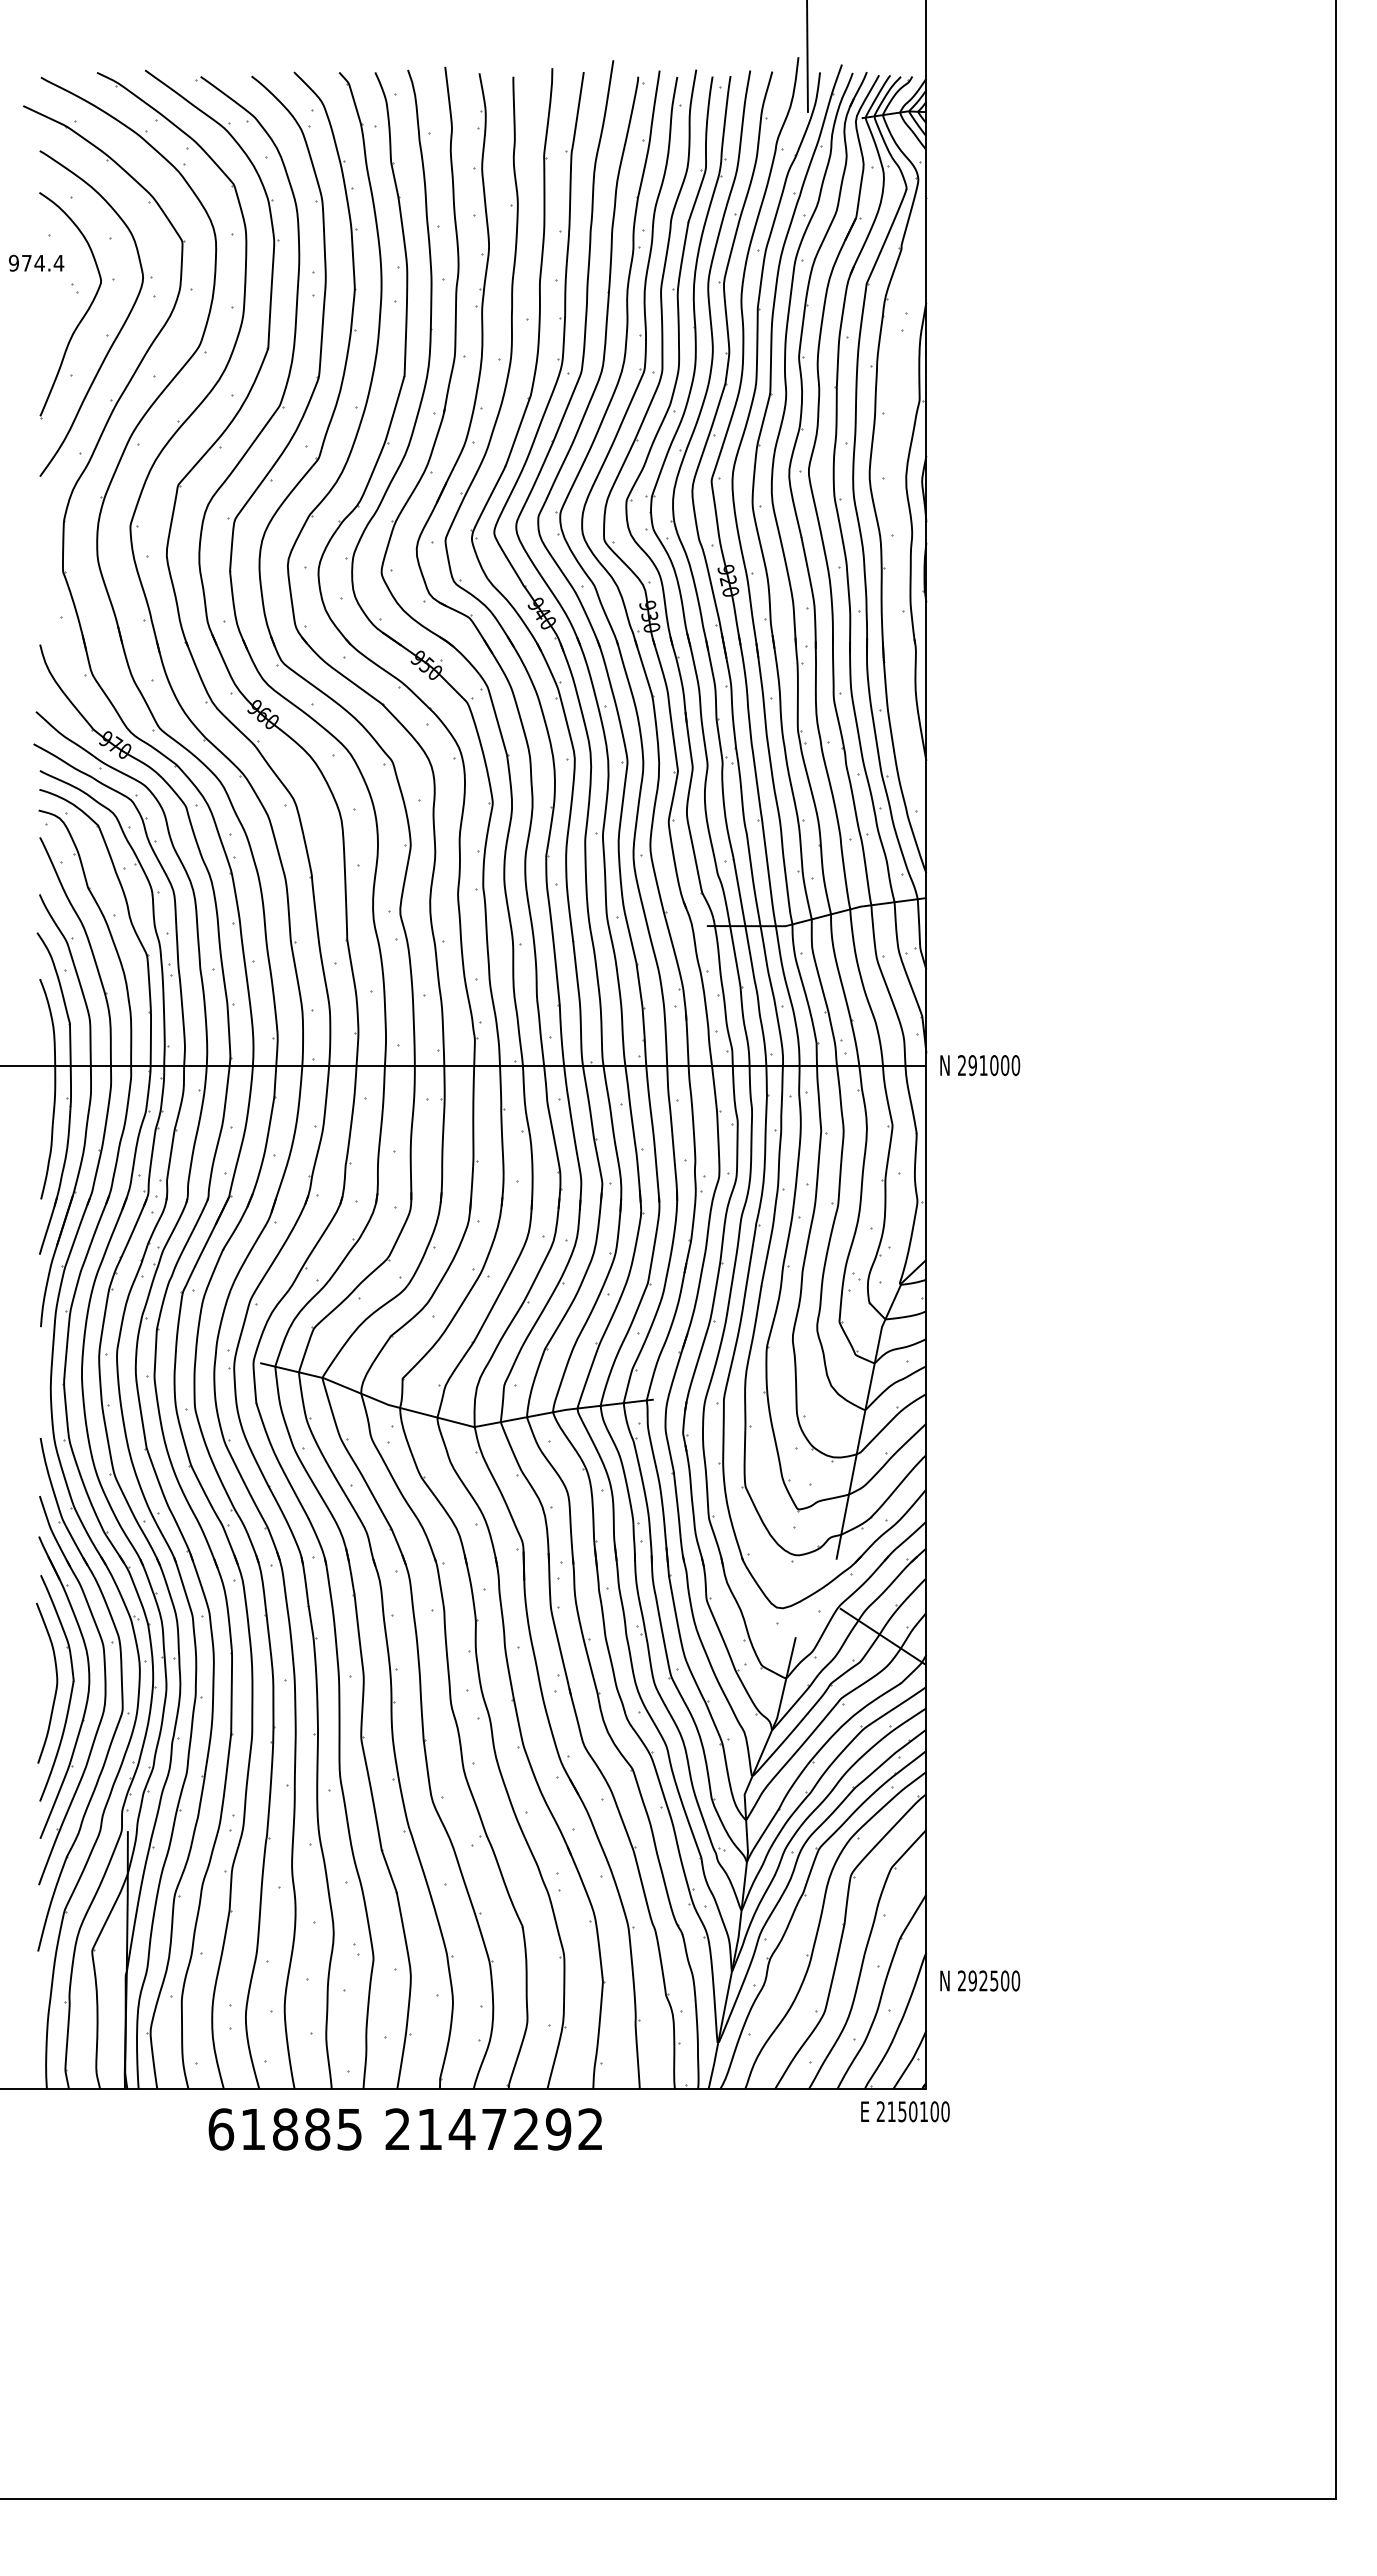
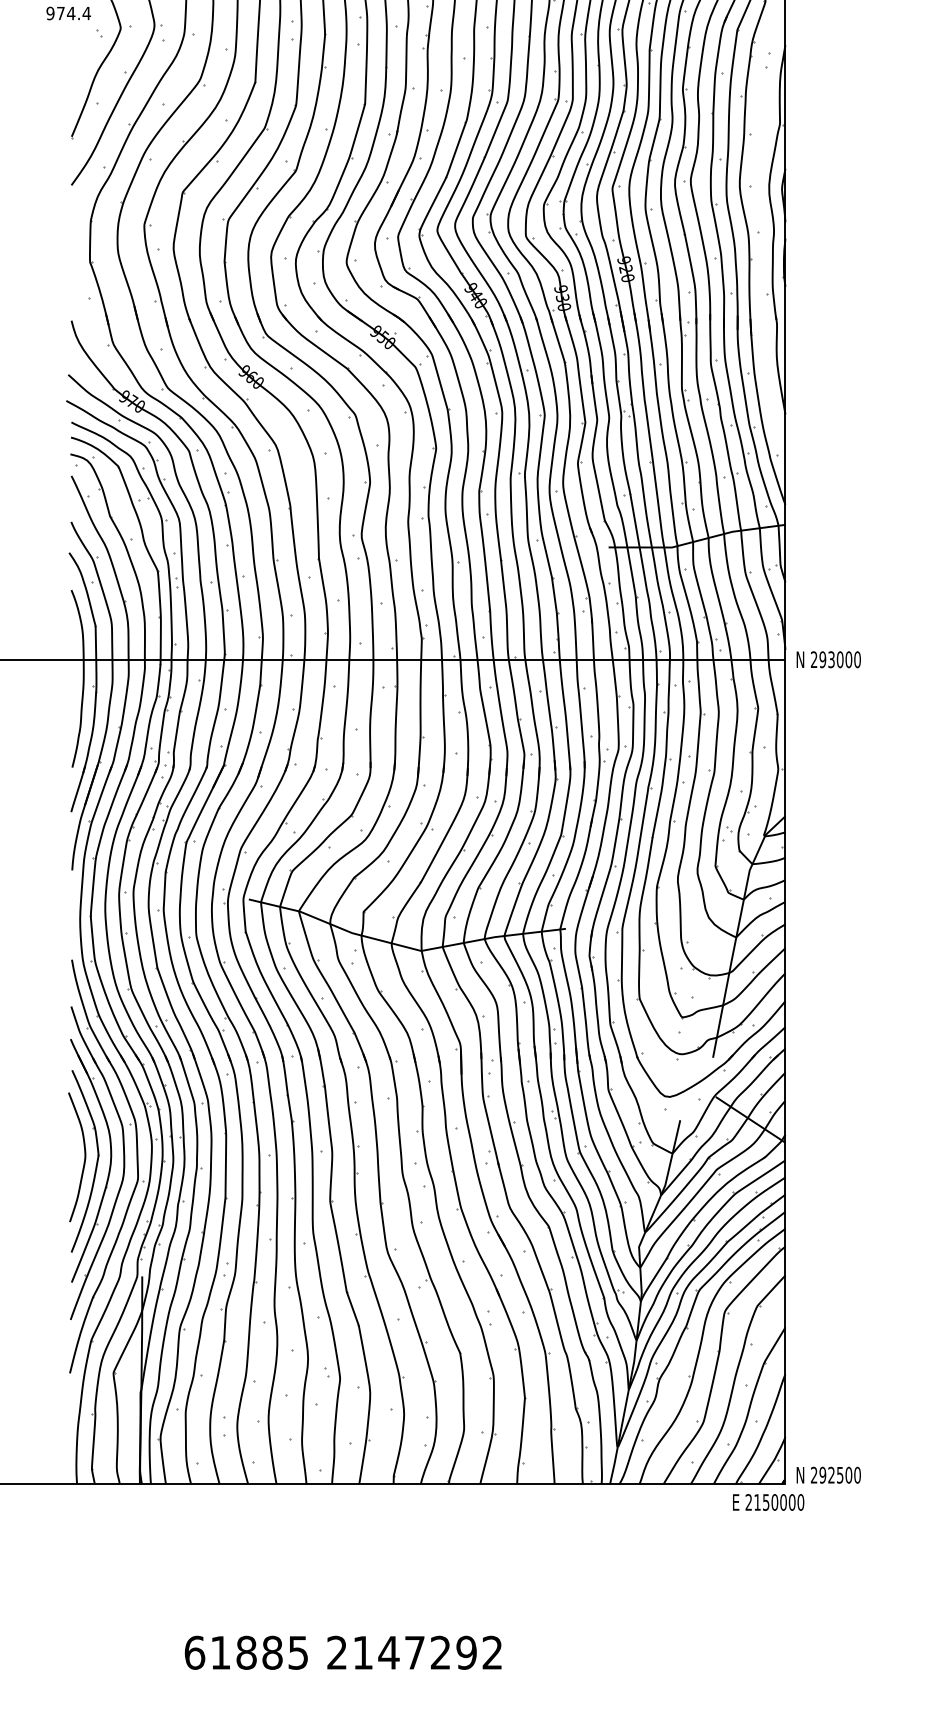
text: (983, 1065) -> (831, 659), 291000 -> 293000
text: (980, 1980) -> (829, 1474), moved
text: (923, 2111) -> (783, 1502), 2150100 -> 2150000
text: (404, 2129) -> (342, 1652), moved

